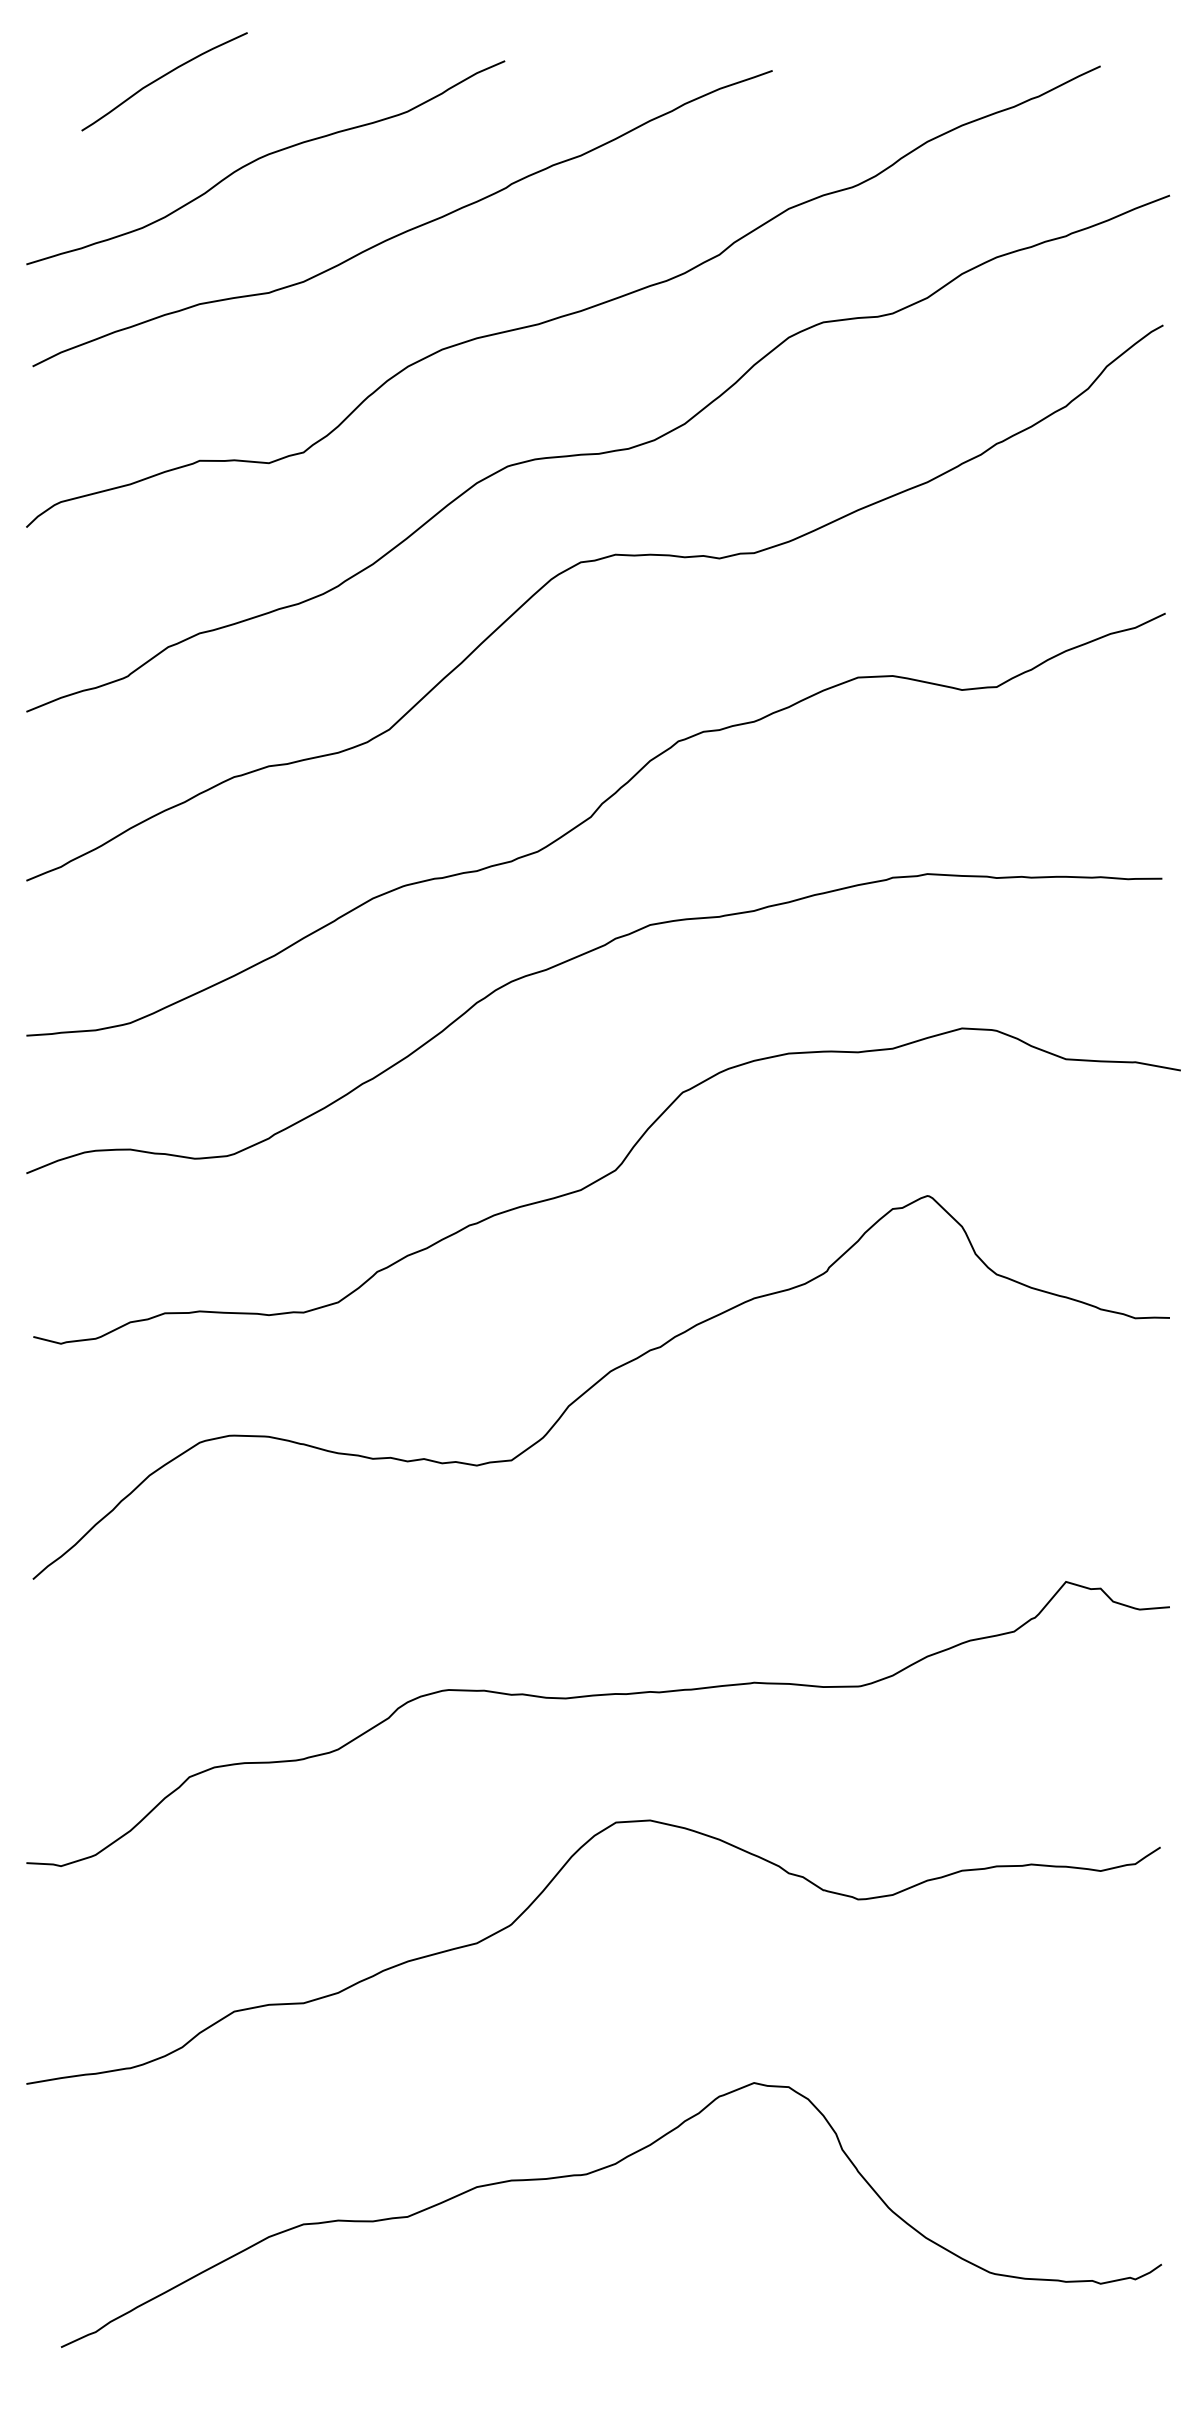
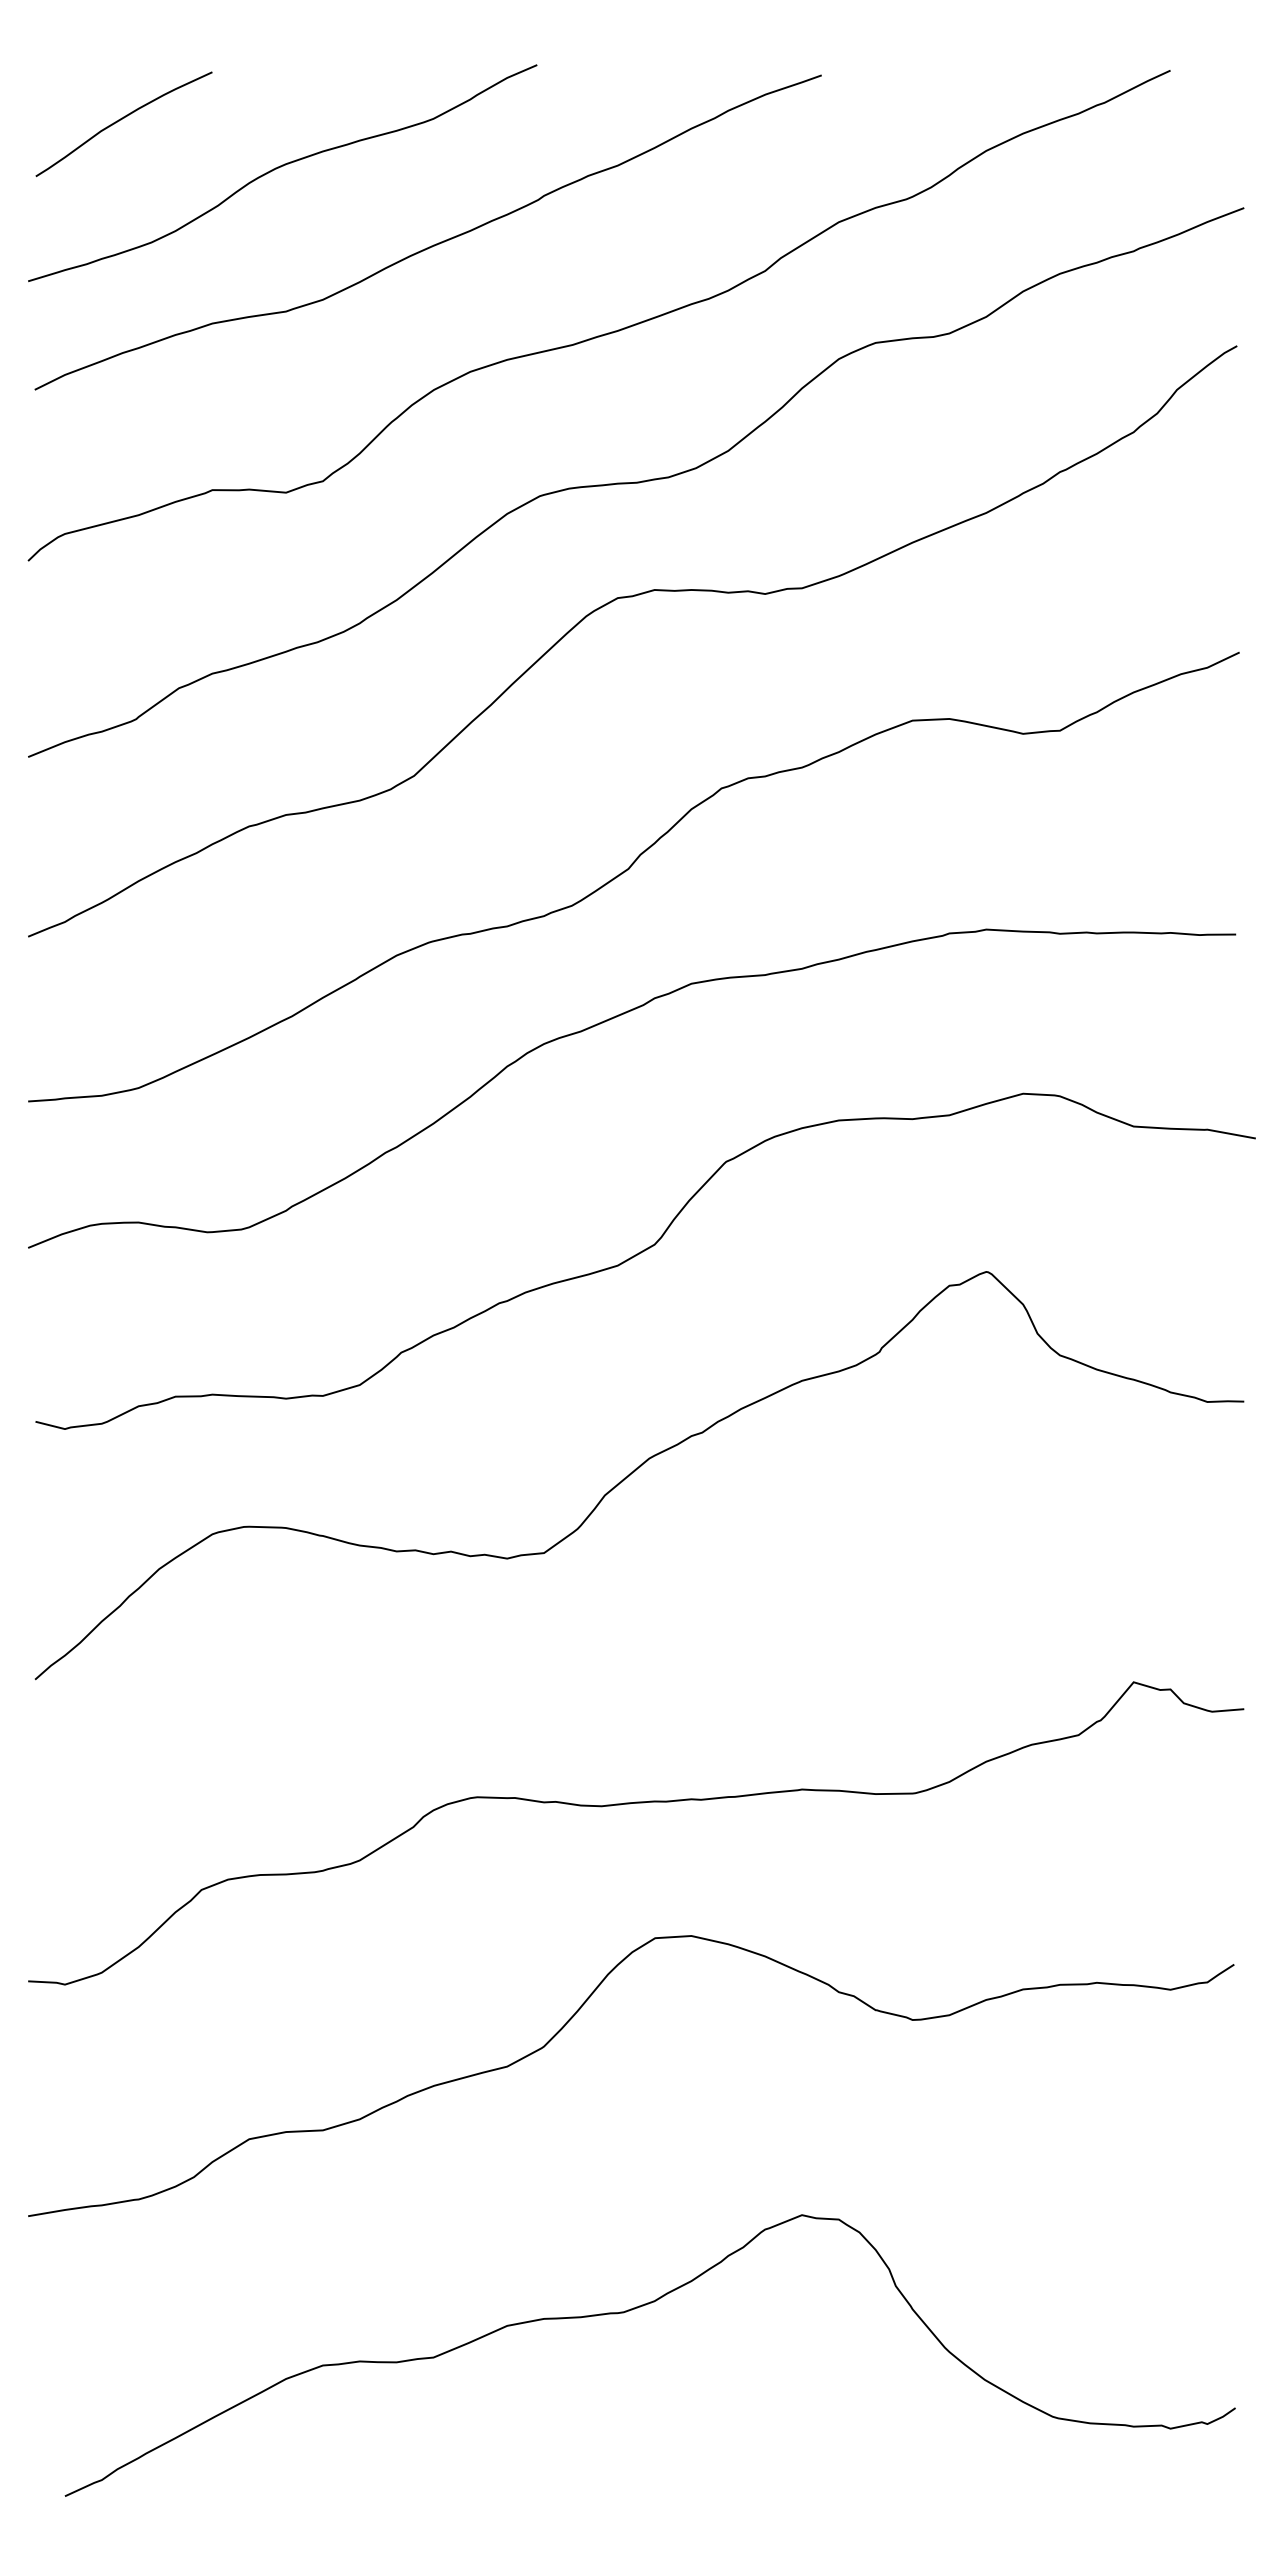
curve: (163, 77) -> (122, 119), moved

